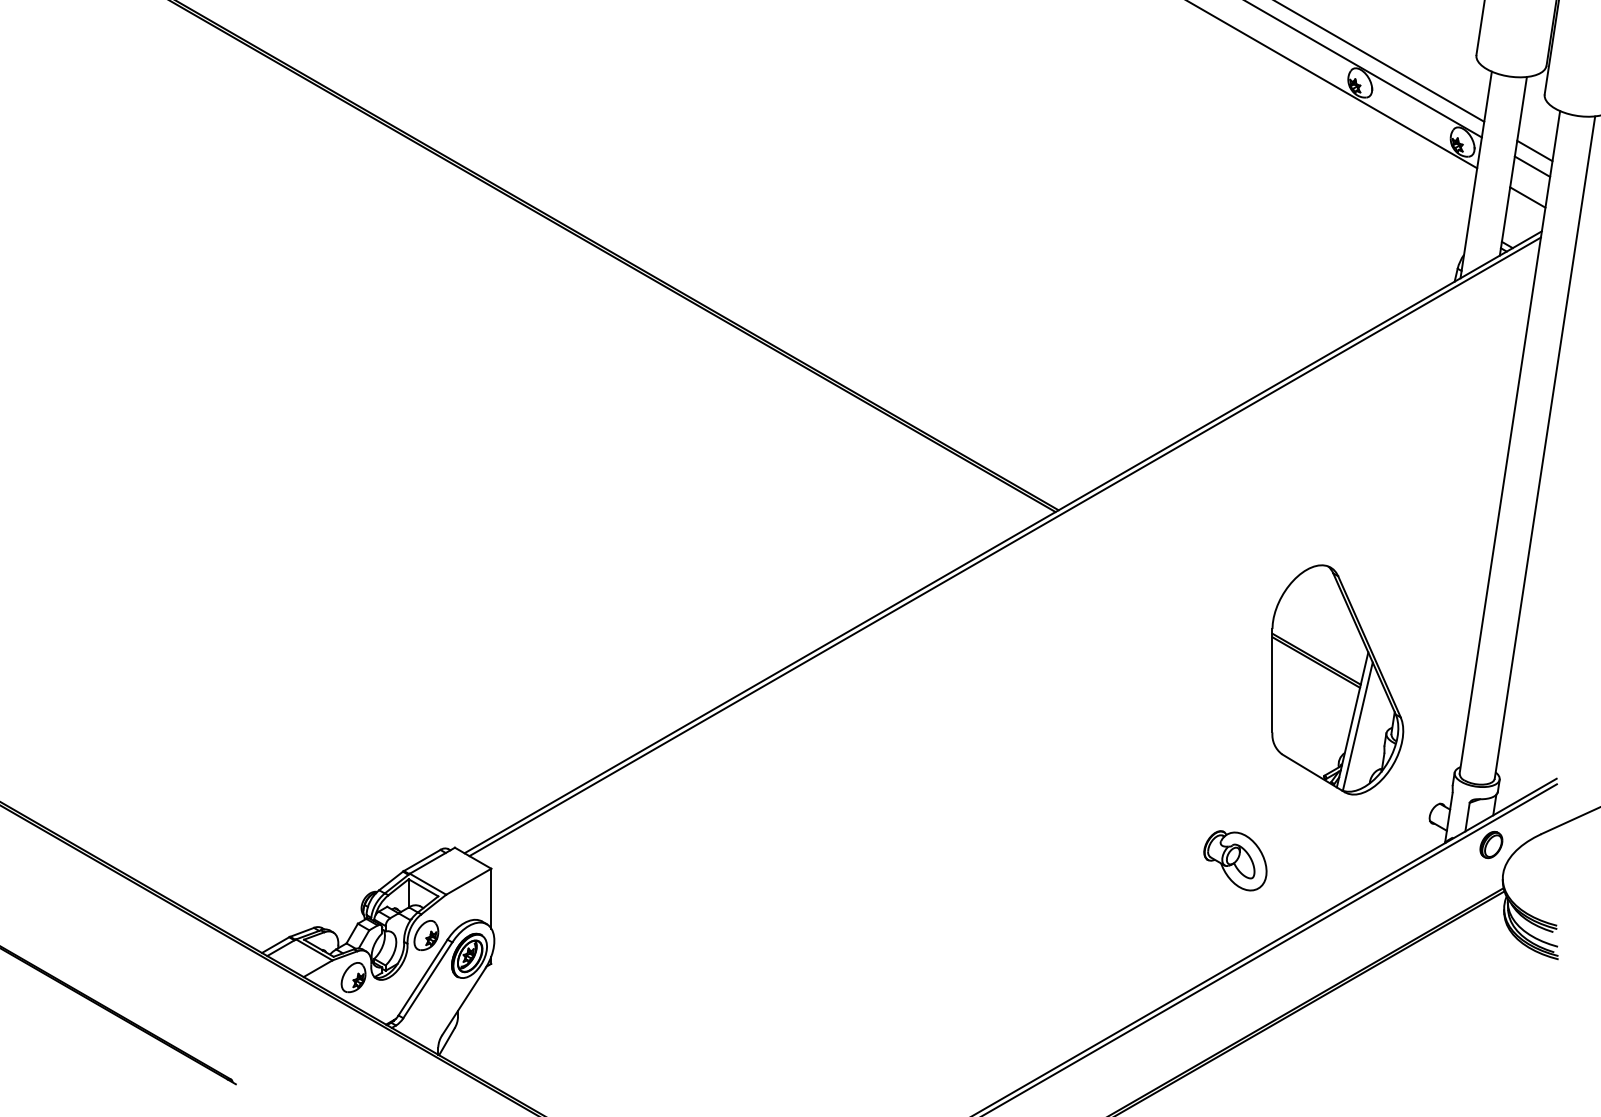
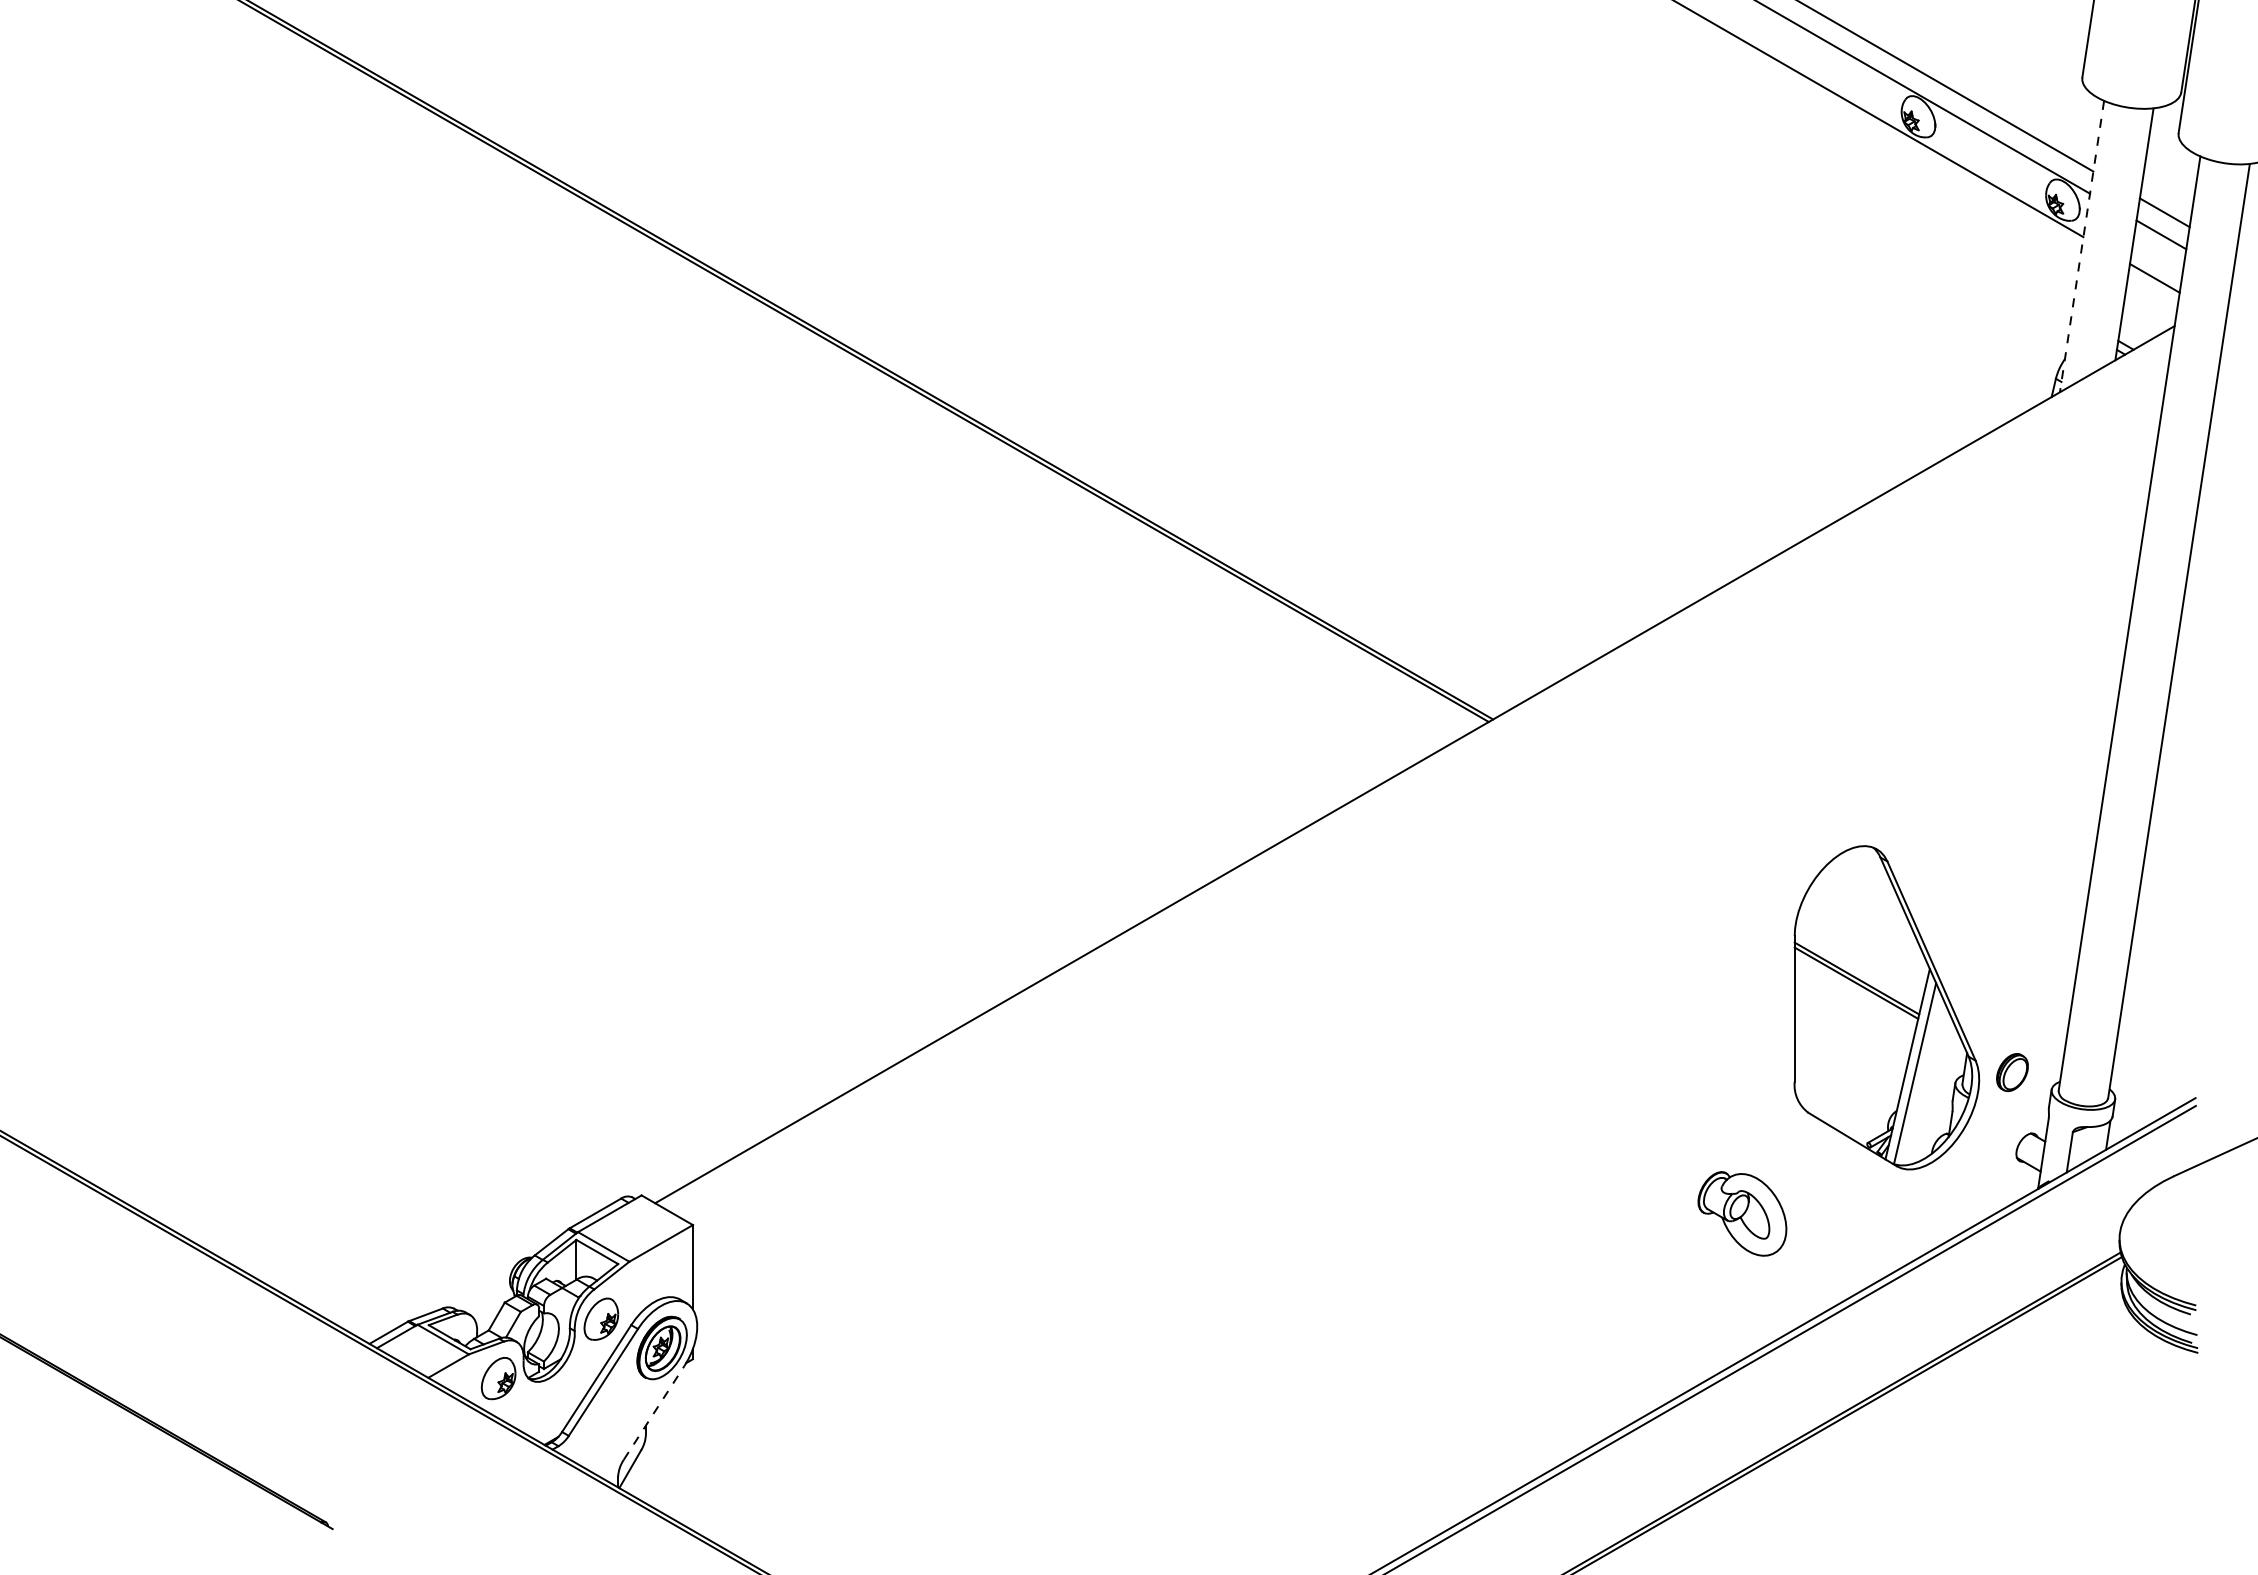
line: (1475, 175) -> (2081, 247), solid -> dashed
line: (1005, 546) -> (1417, 770), removed
part: (1337, 679) -> (1886, 1007), moved
part: (1491, 844) -> (2012, 1072), moved
line: (464, 1001) -> (654, 1412), solid -> dashed

